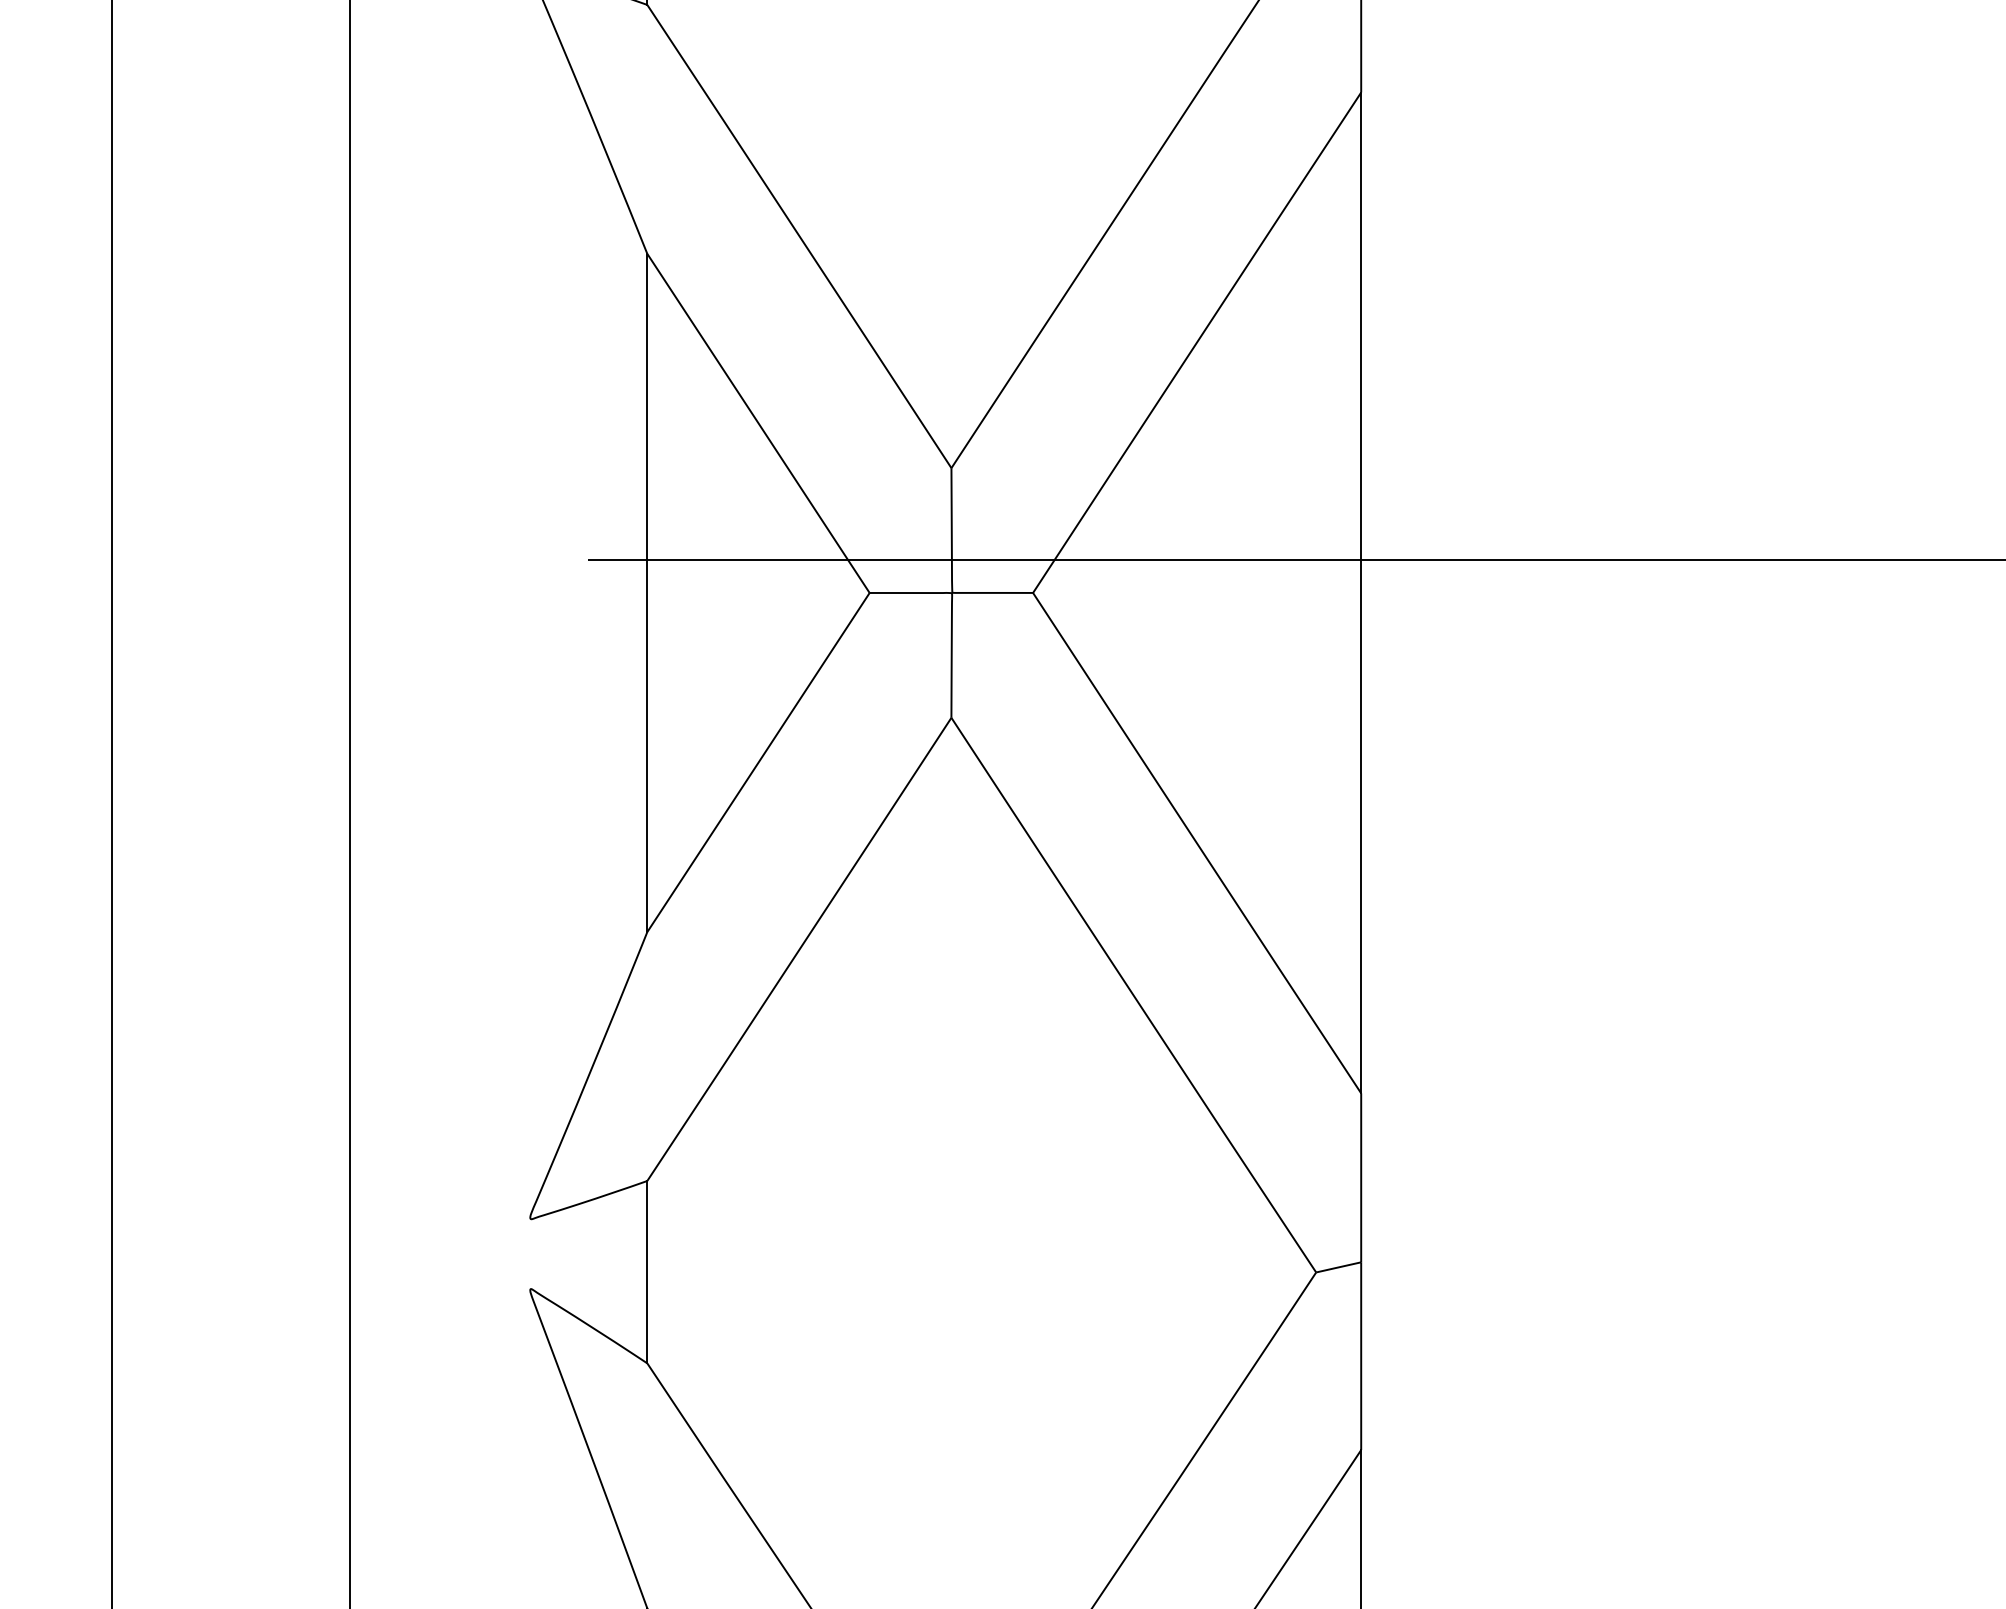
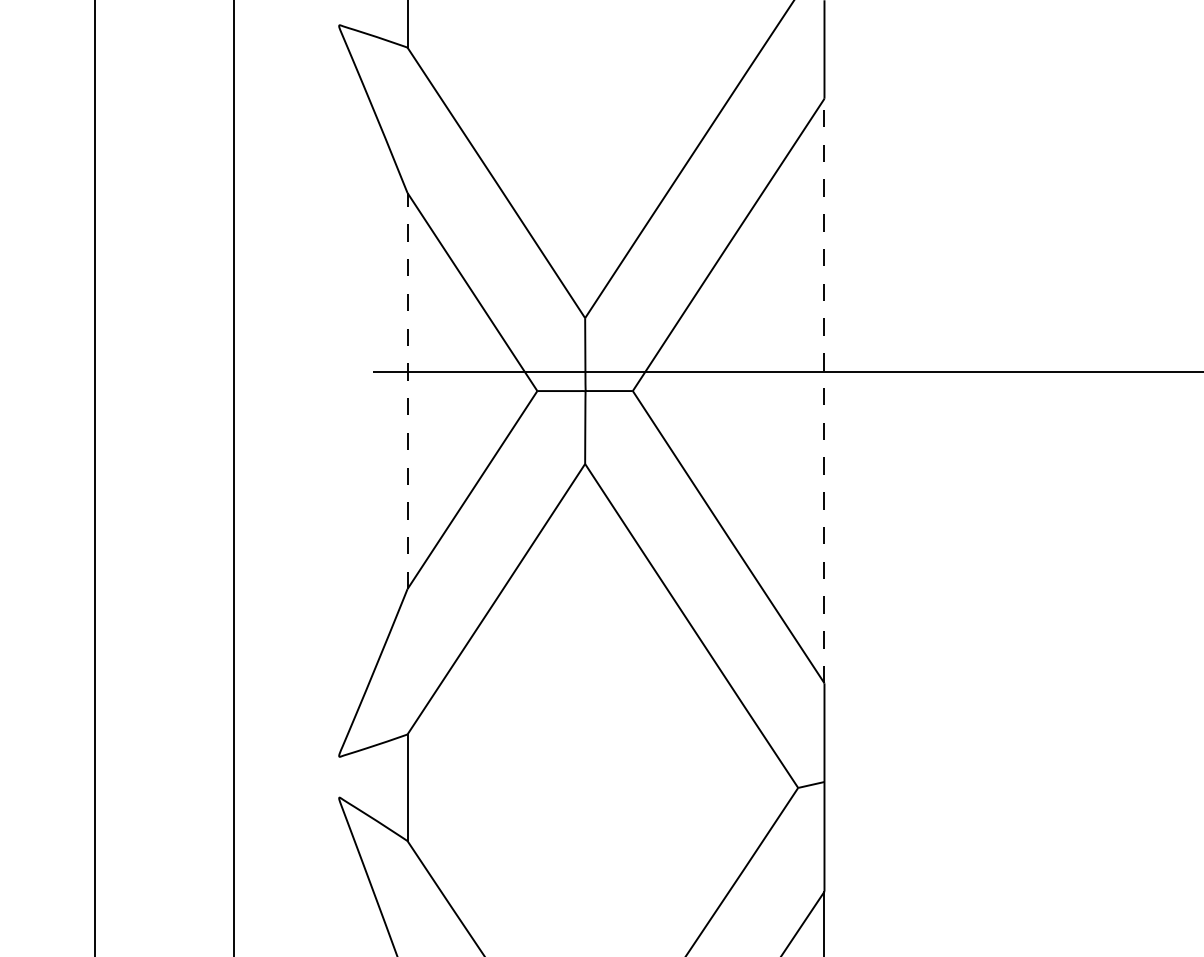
line: (647, 592) -> (407, 390), solid -> dashed
line: (1361, 592) -> (824, 390), solid -> dashed

